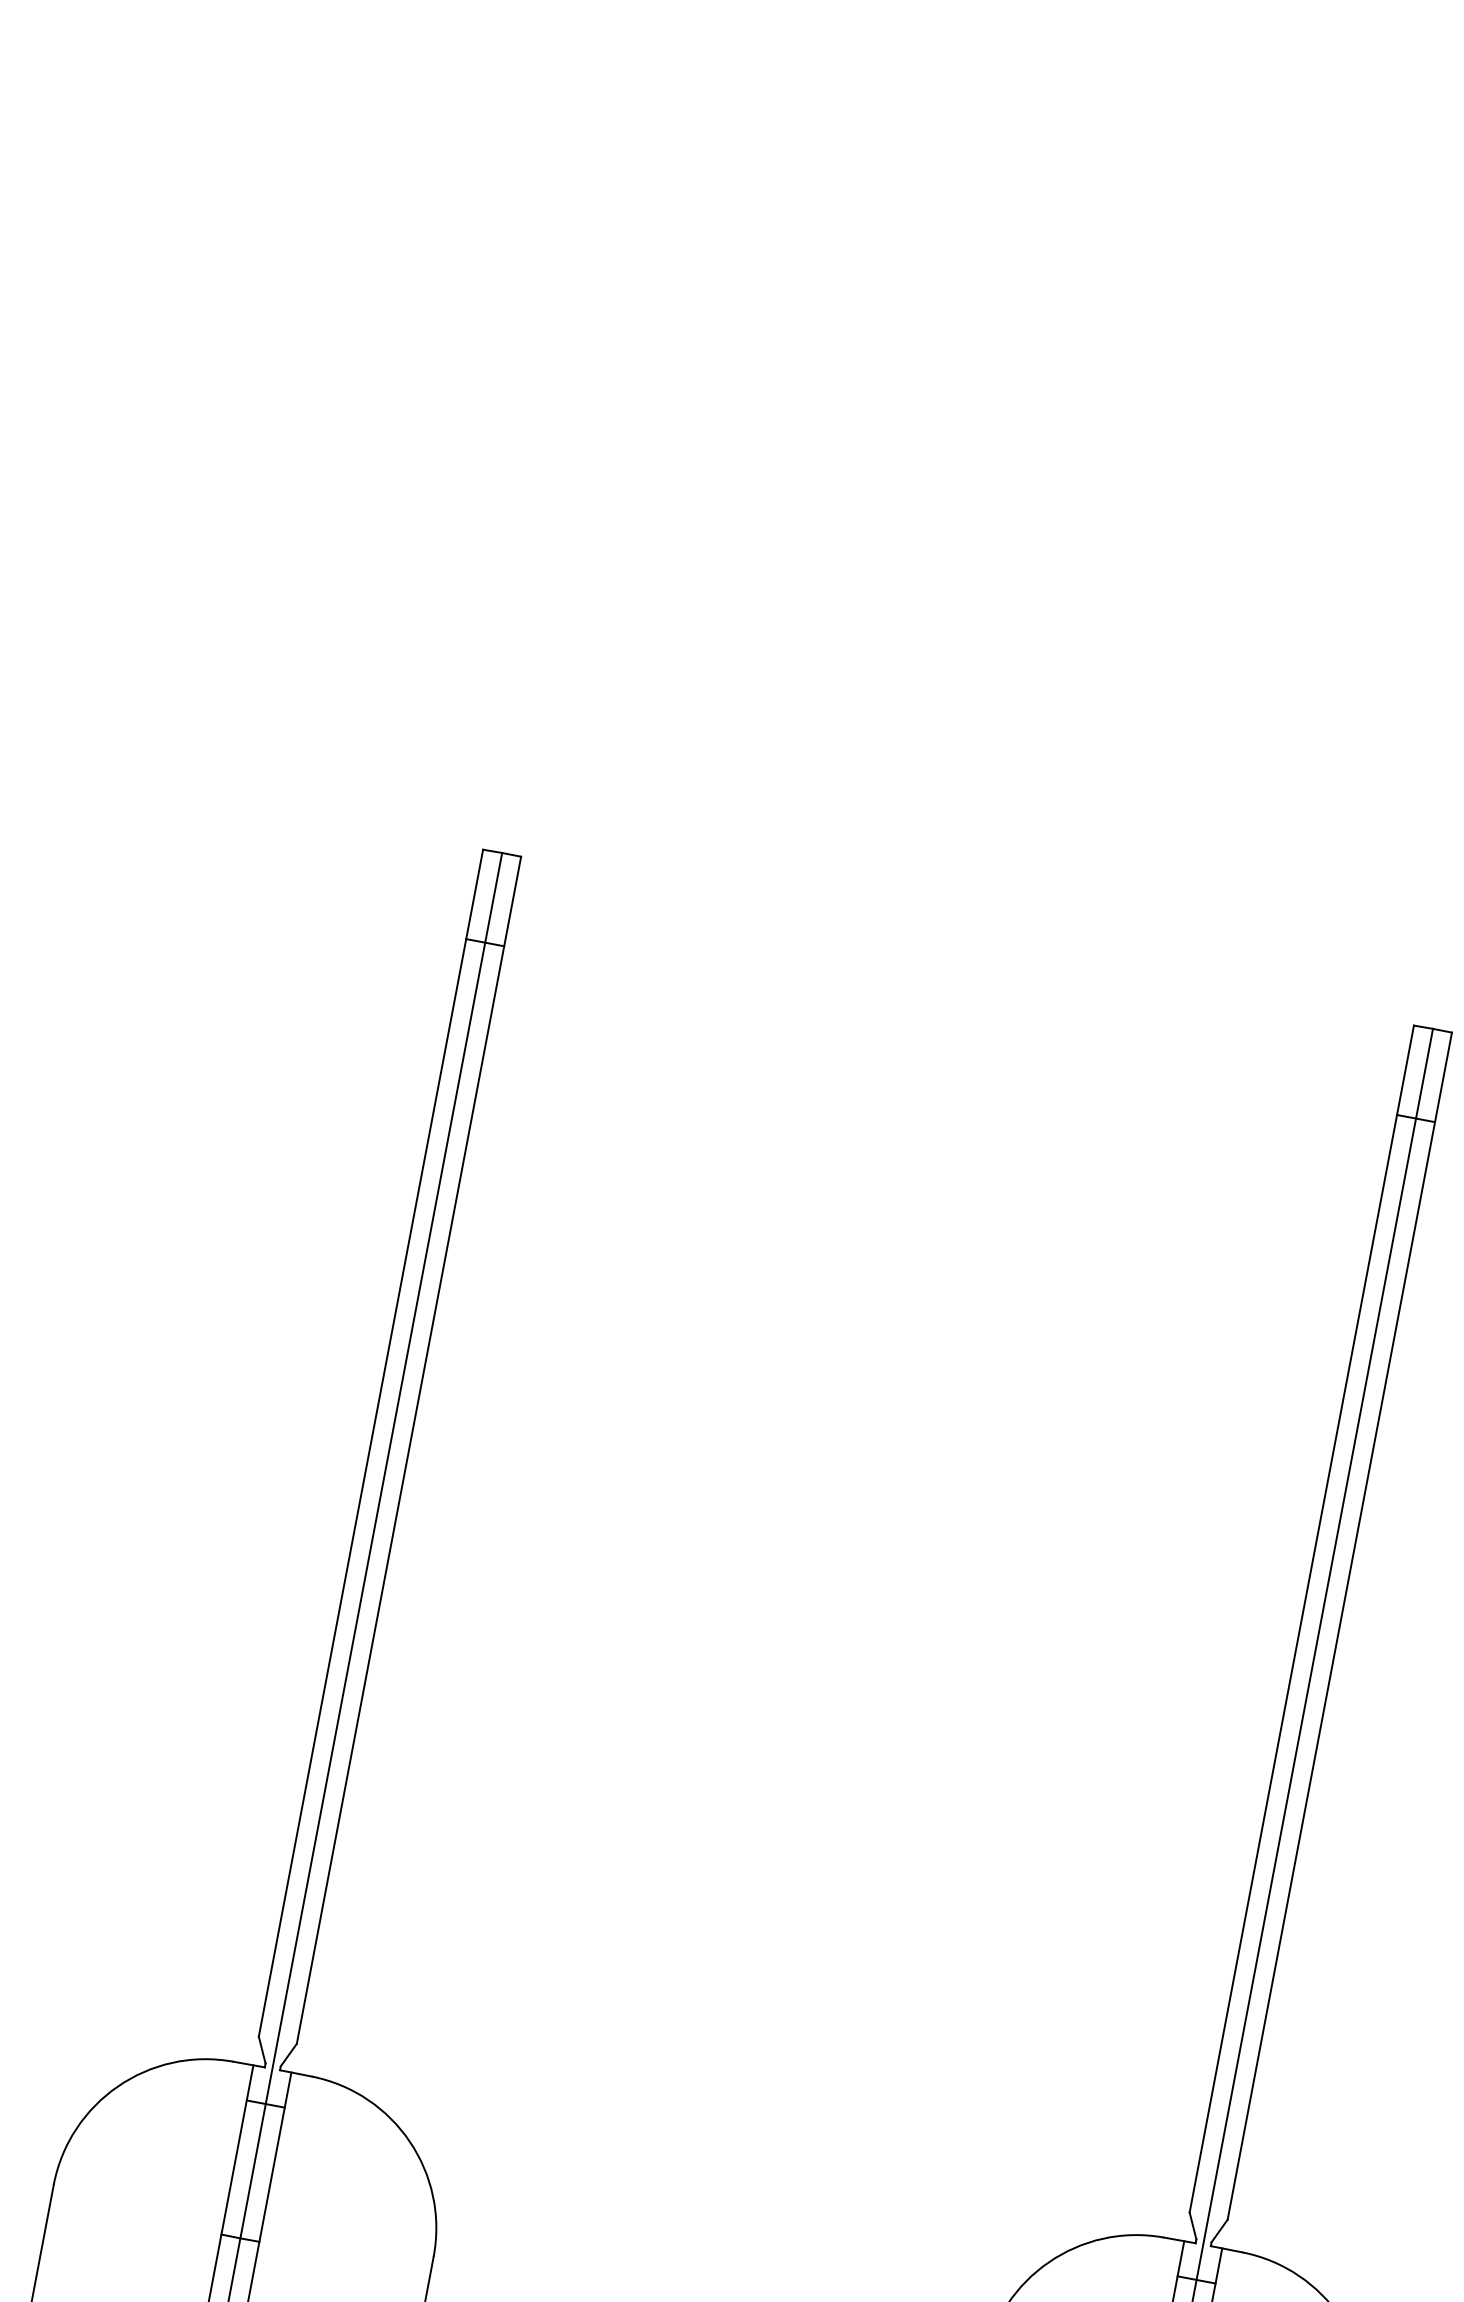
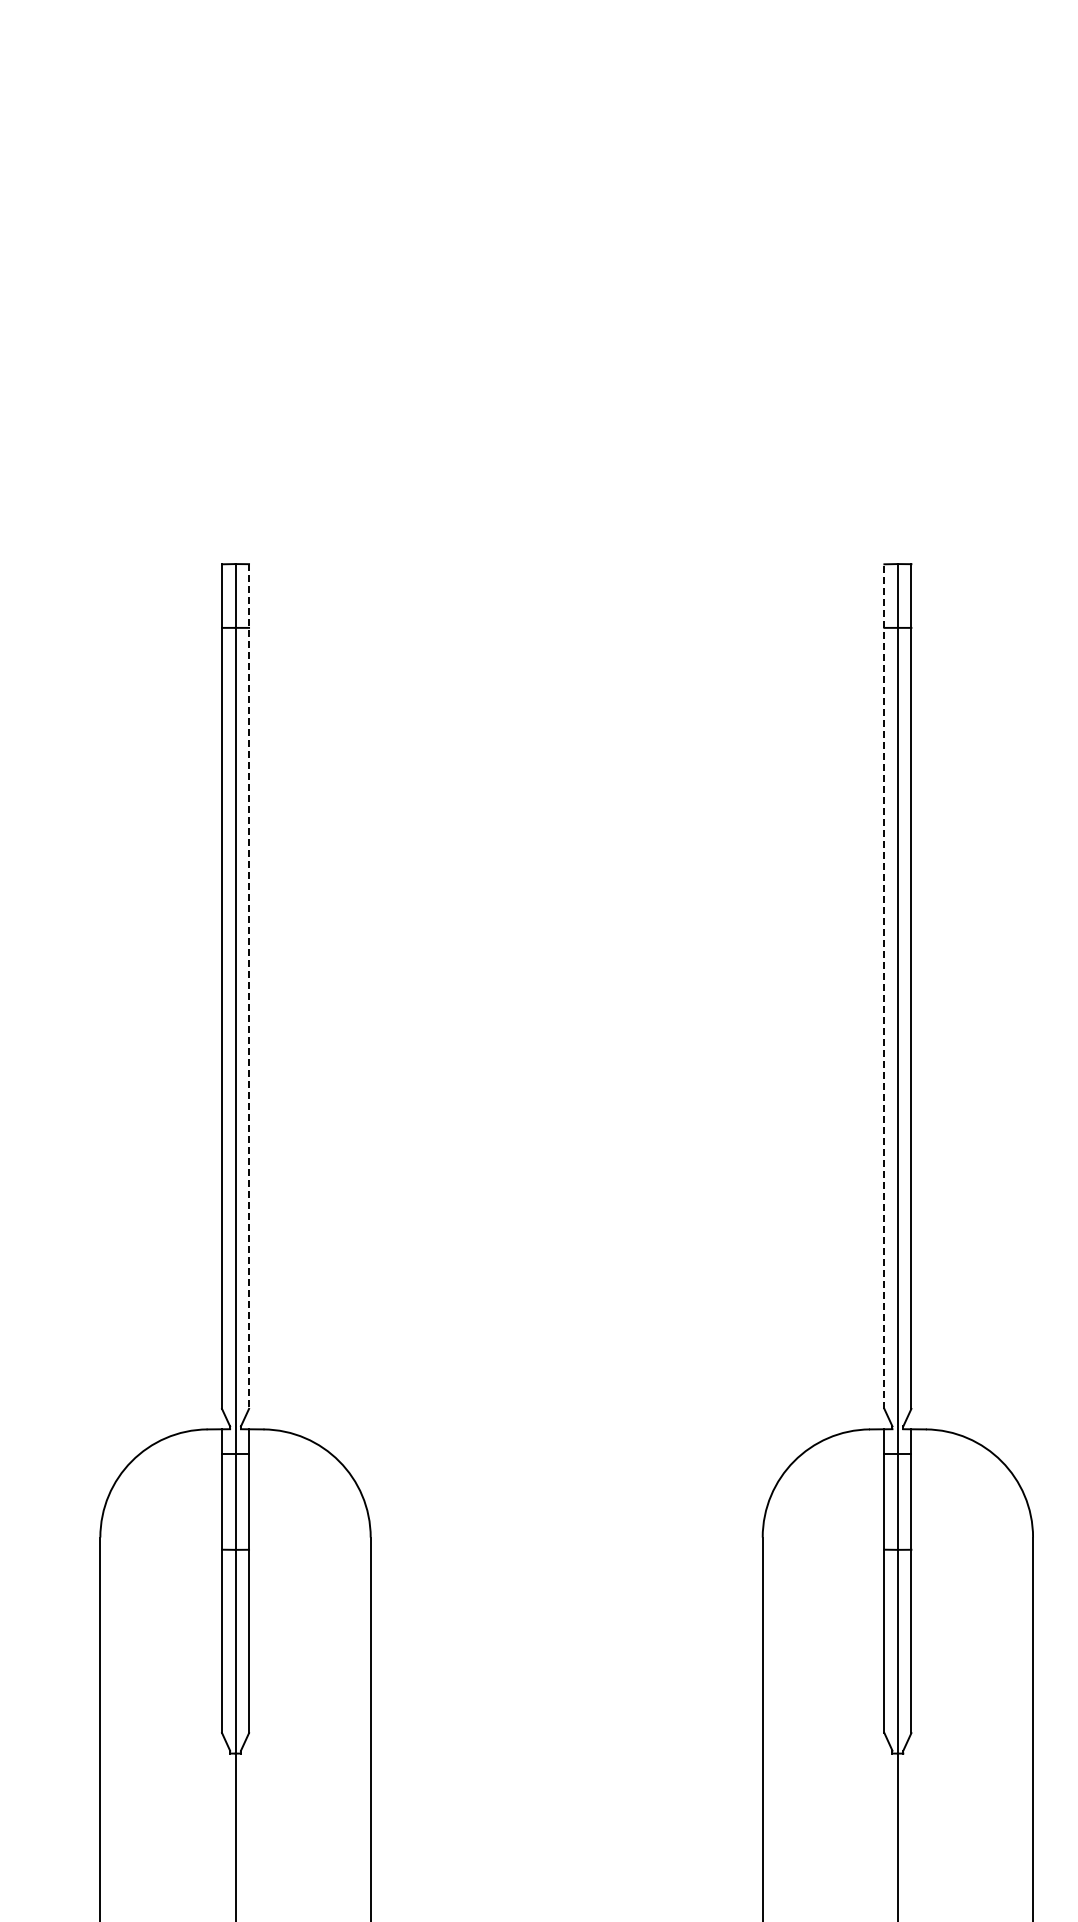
line: (409, 1451) -> (249, 987), solid -> dashed
line: (1302, 1618) -> (884, 986), solid -> dashed

